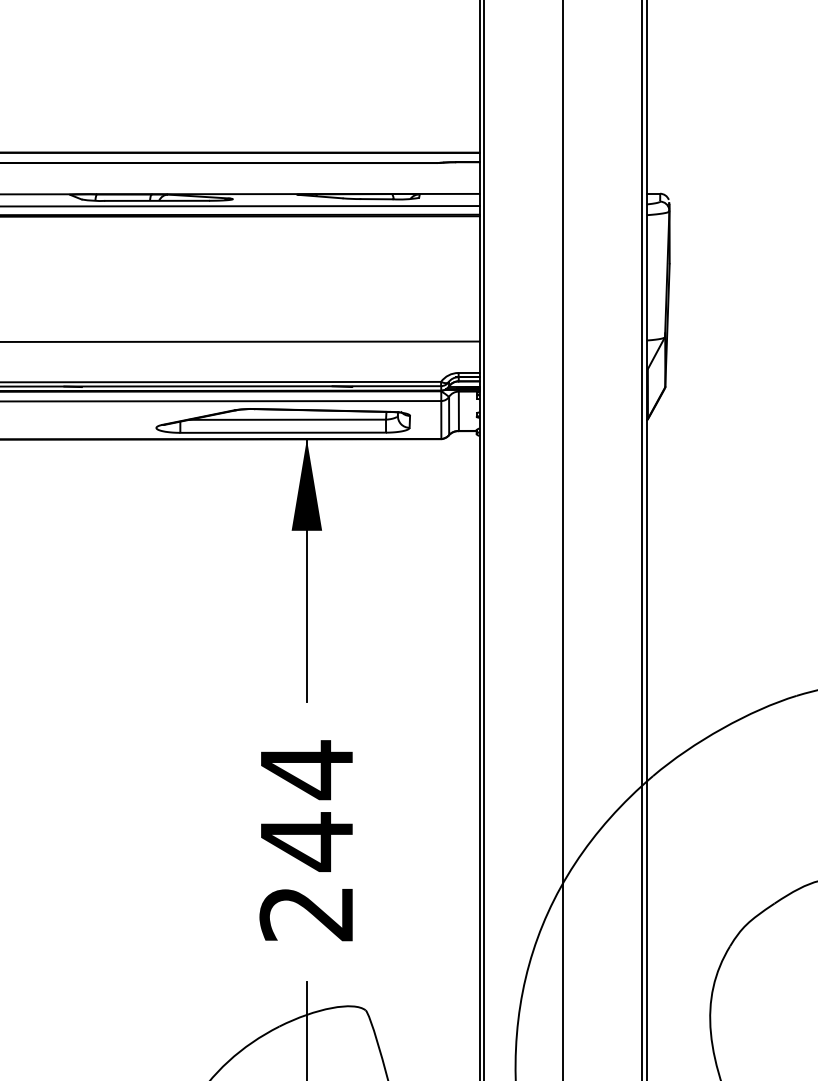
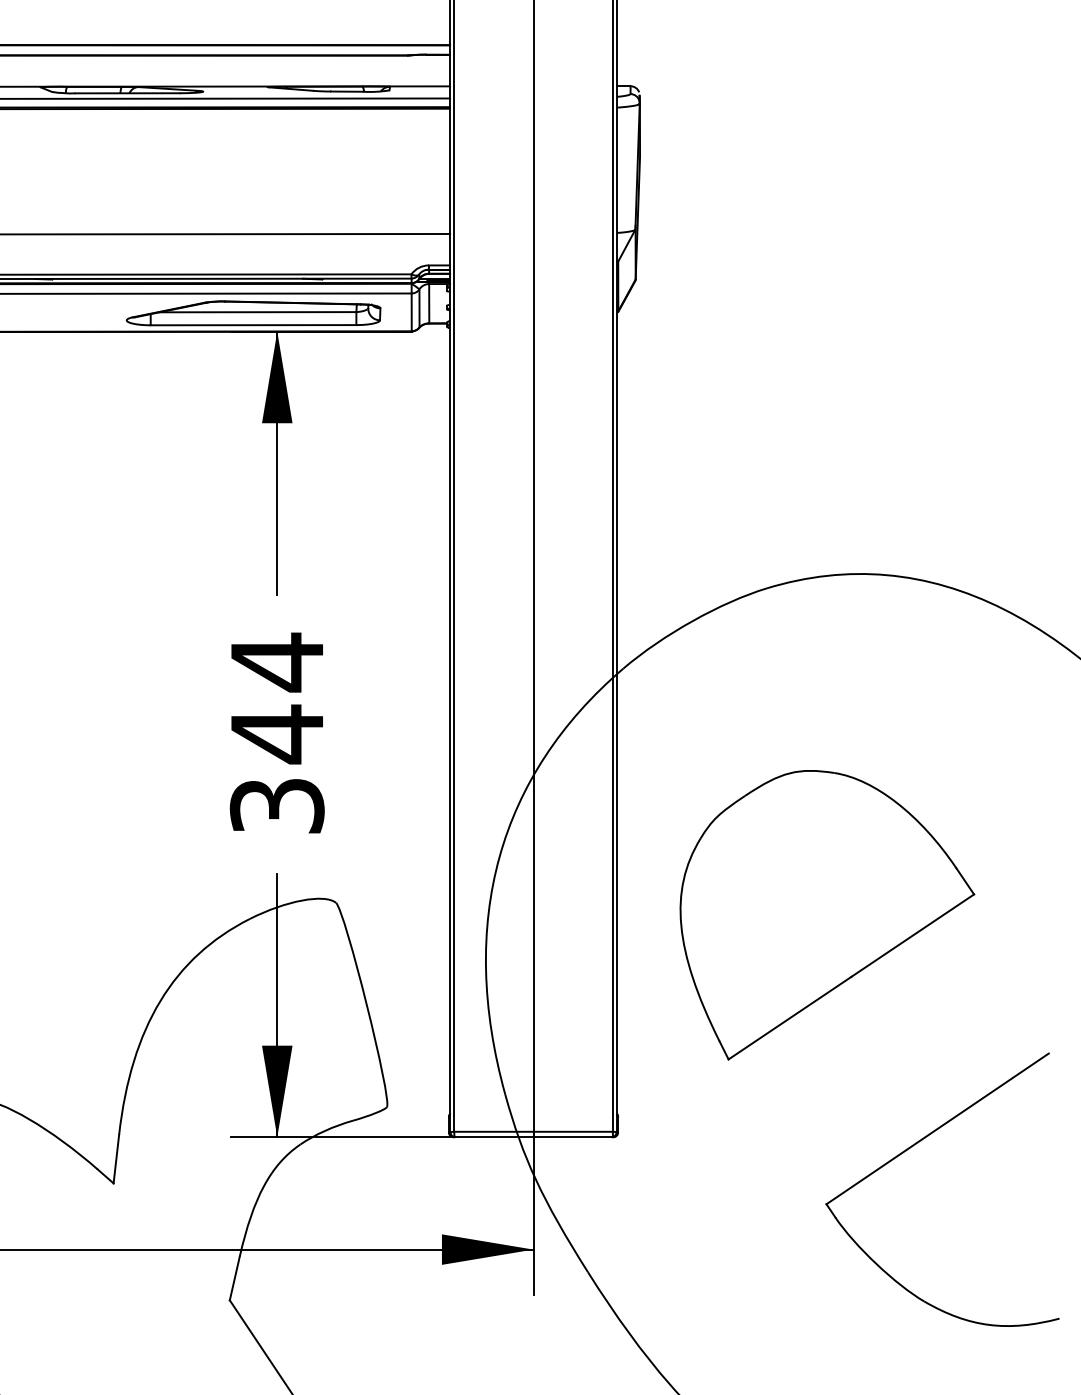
text: (307, 914) -> (277, 806), 244 -> 344

